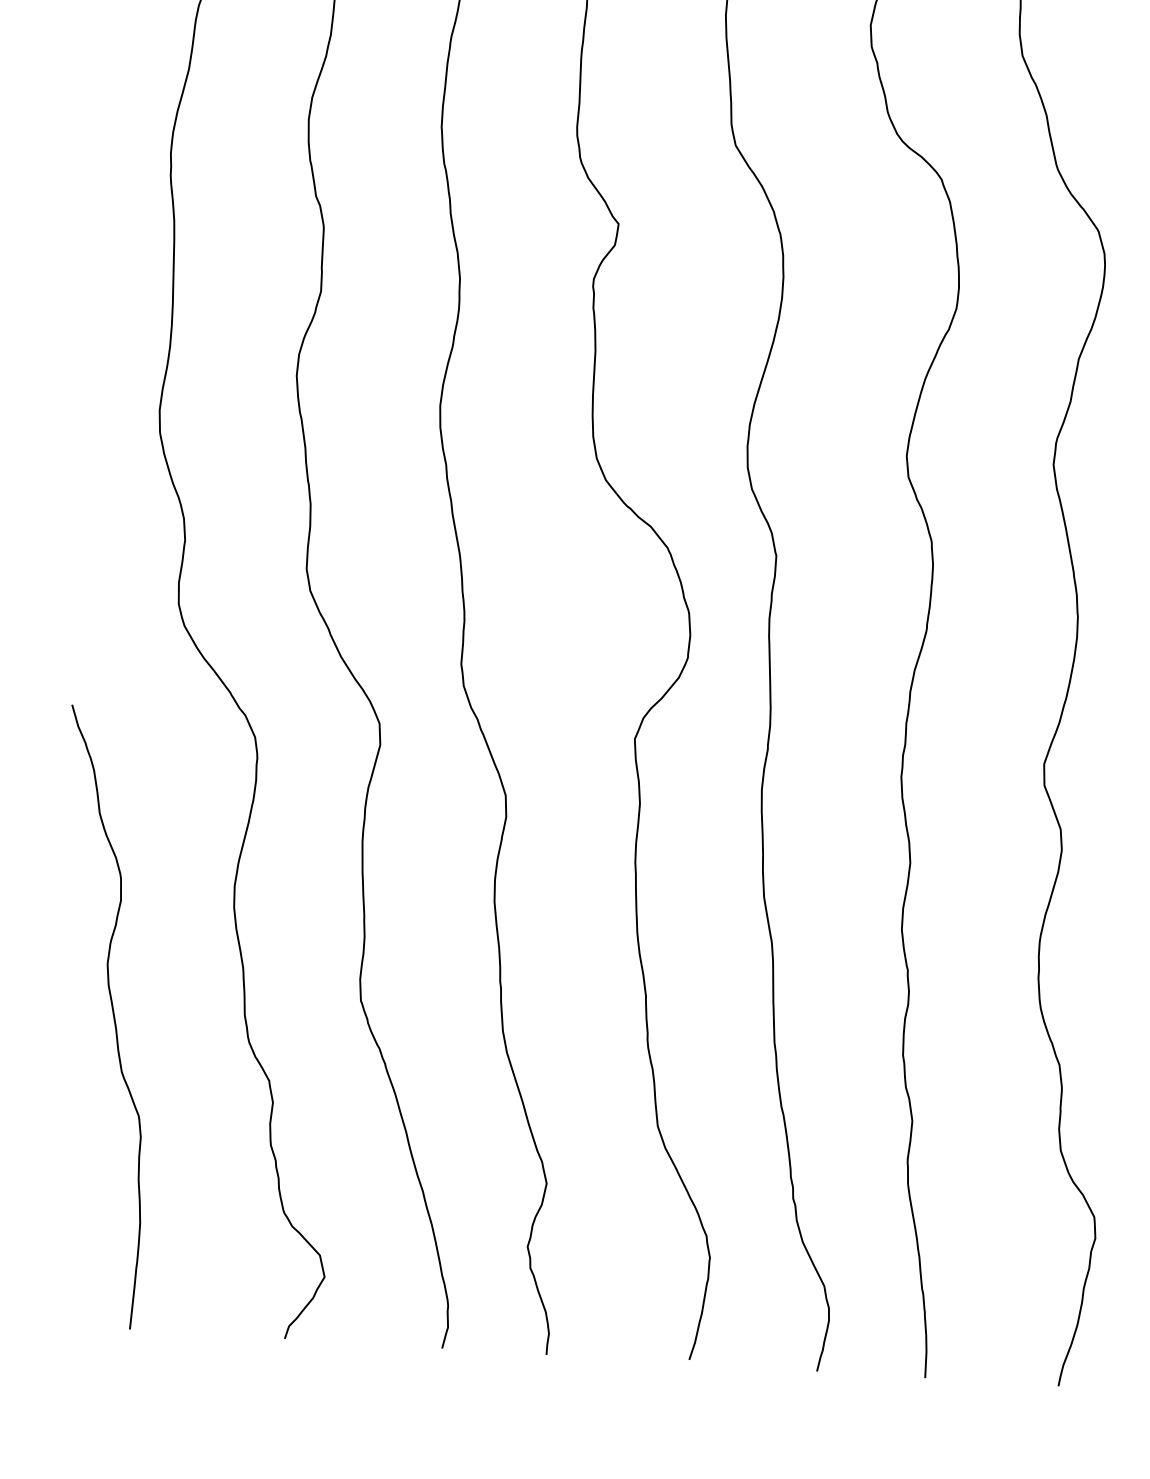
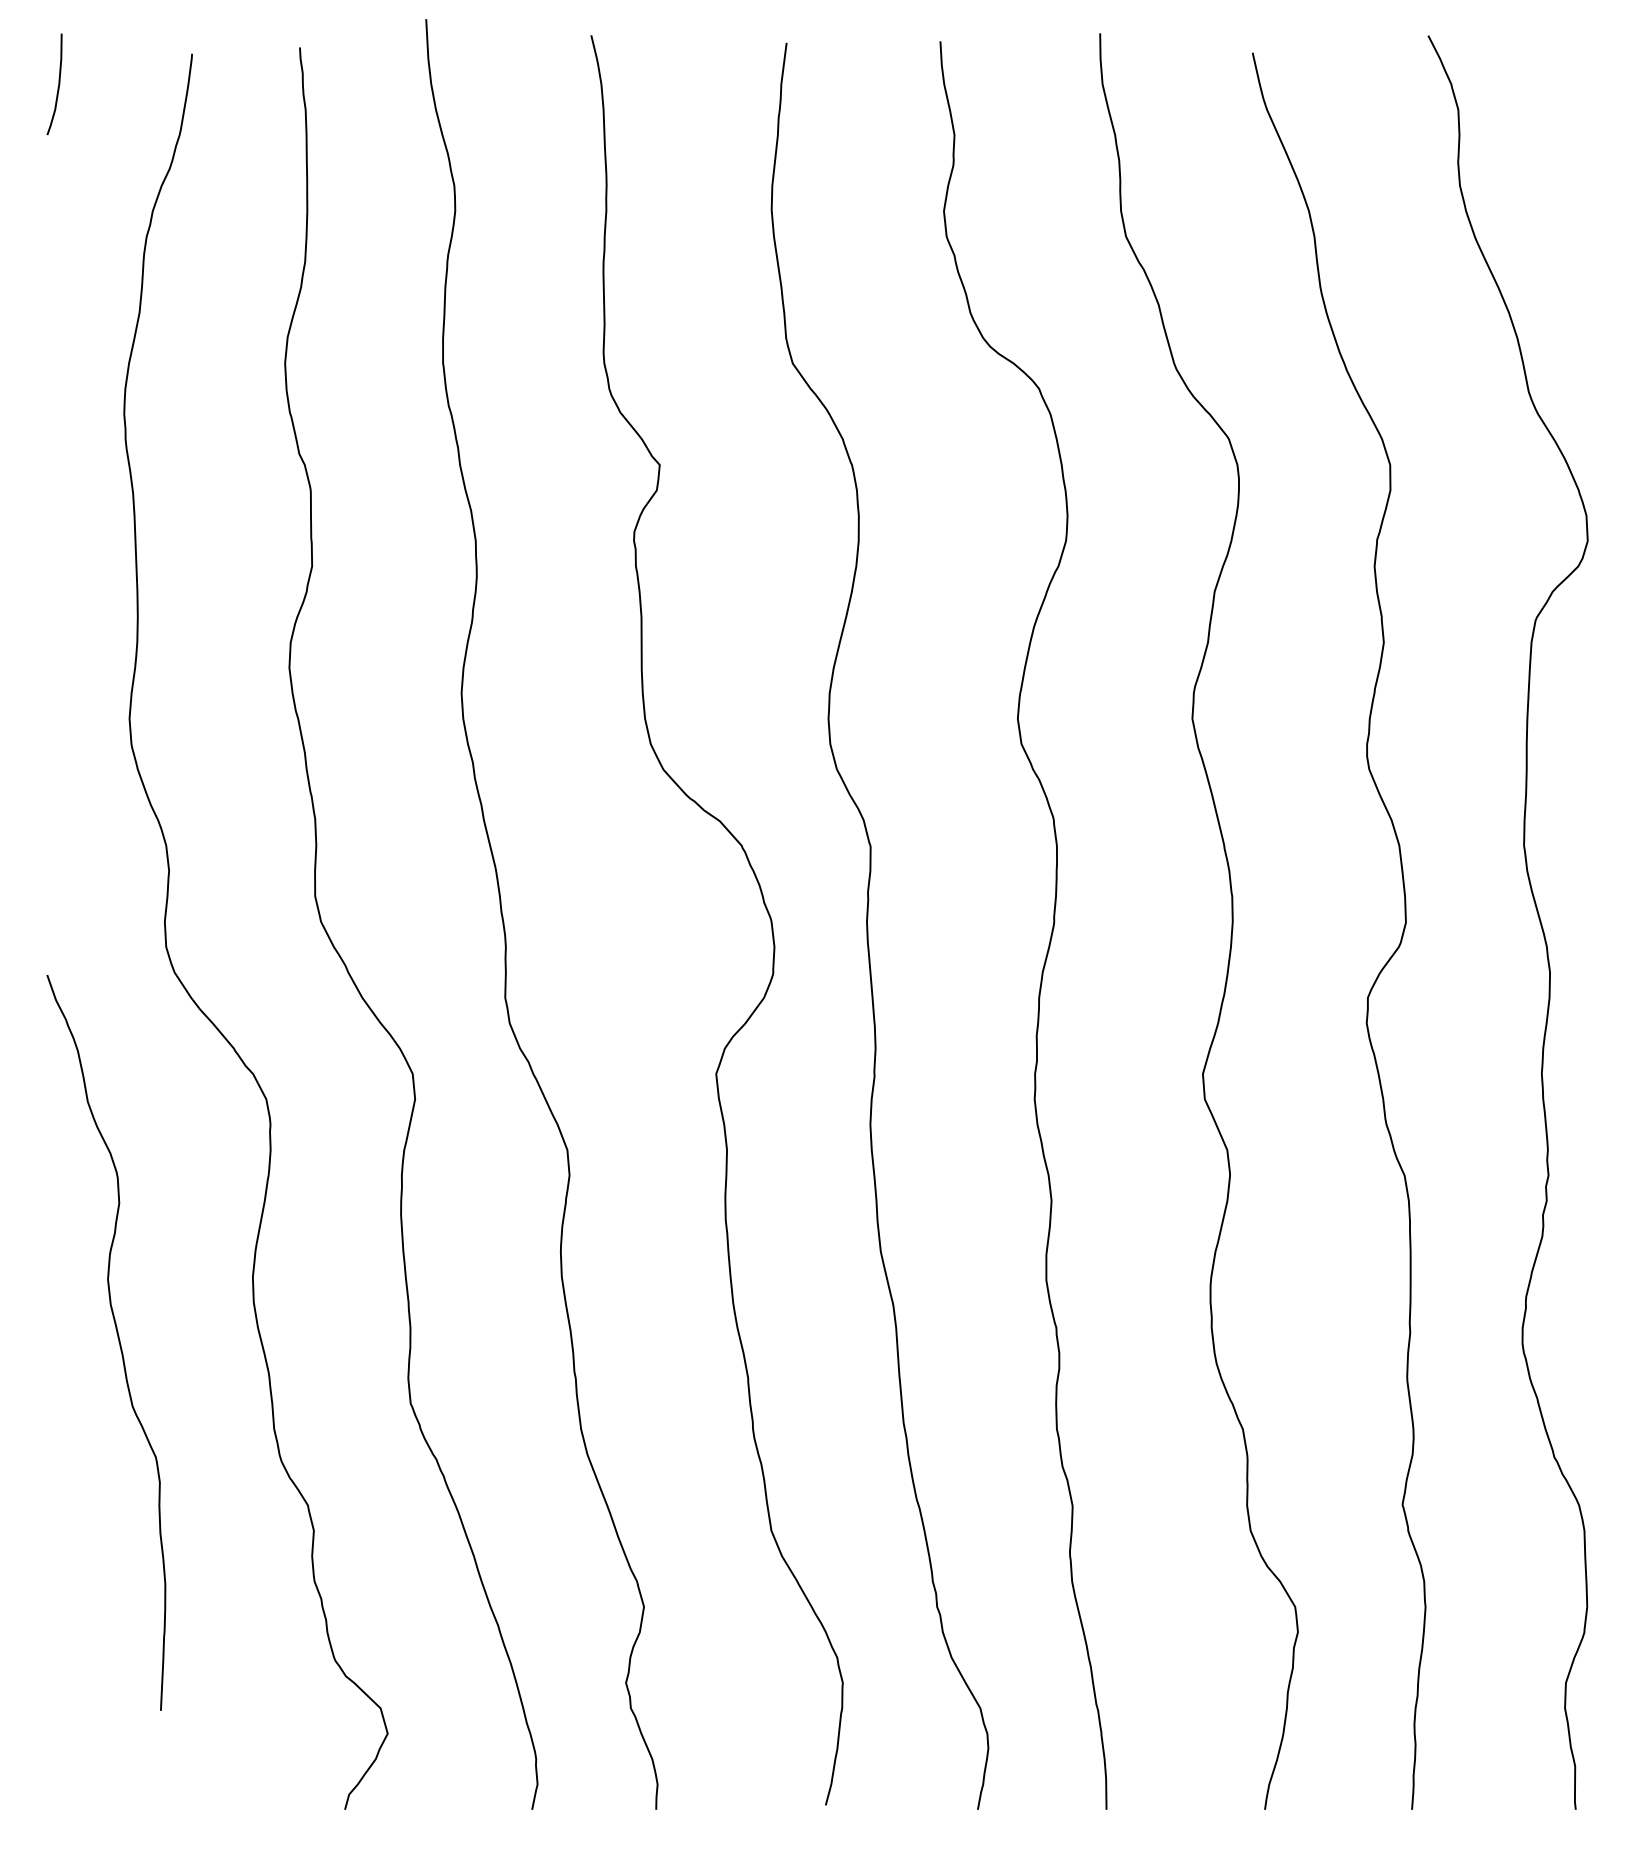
curve: (113, 1017) -> (118, 1342), moved

